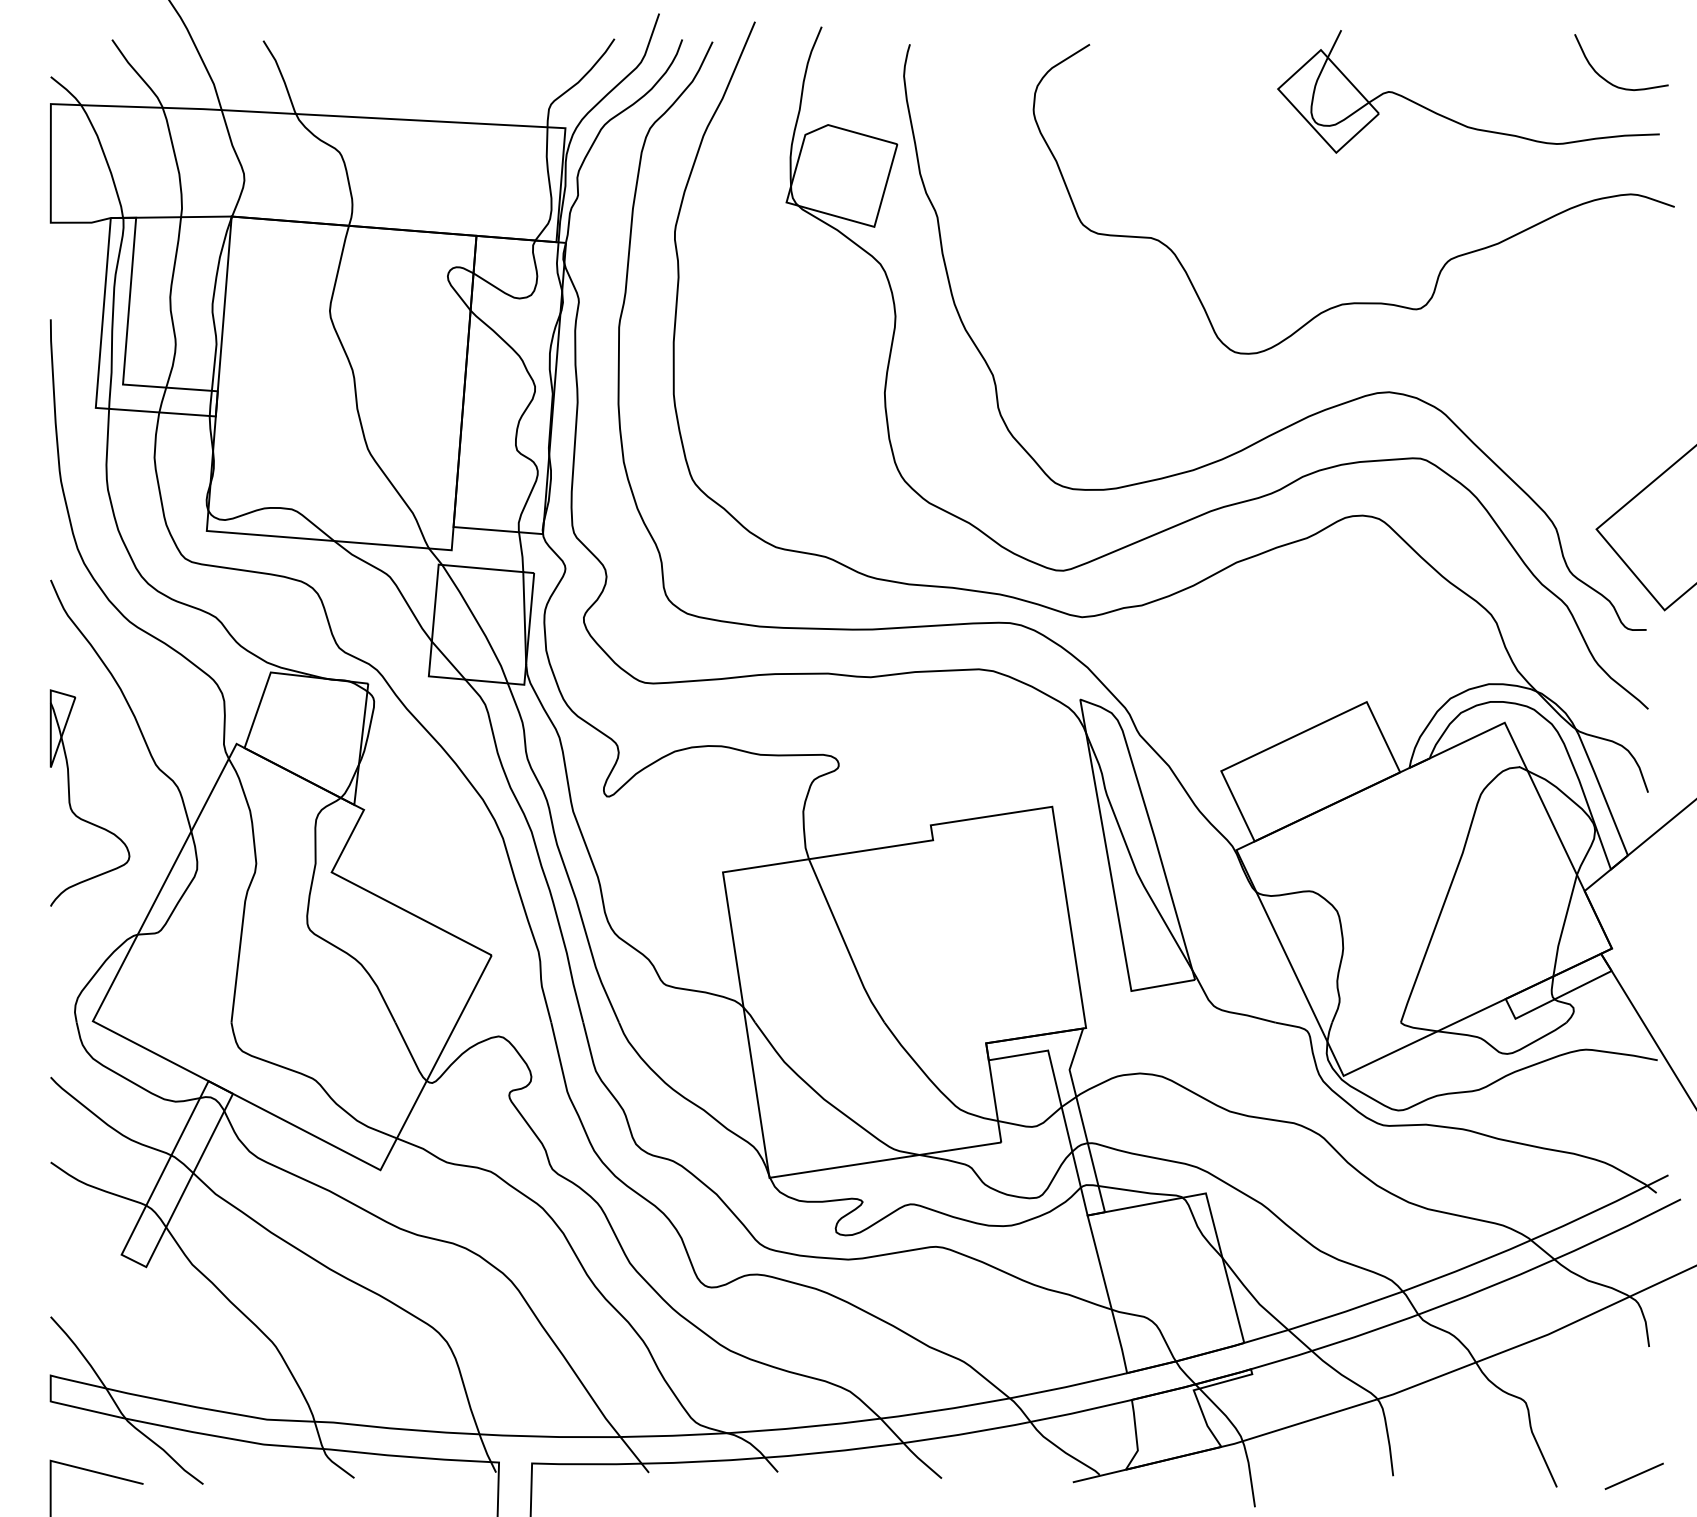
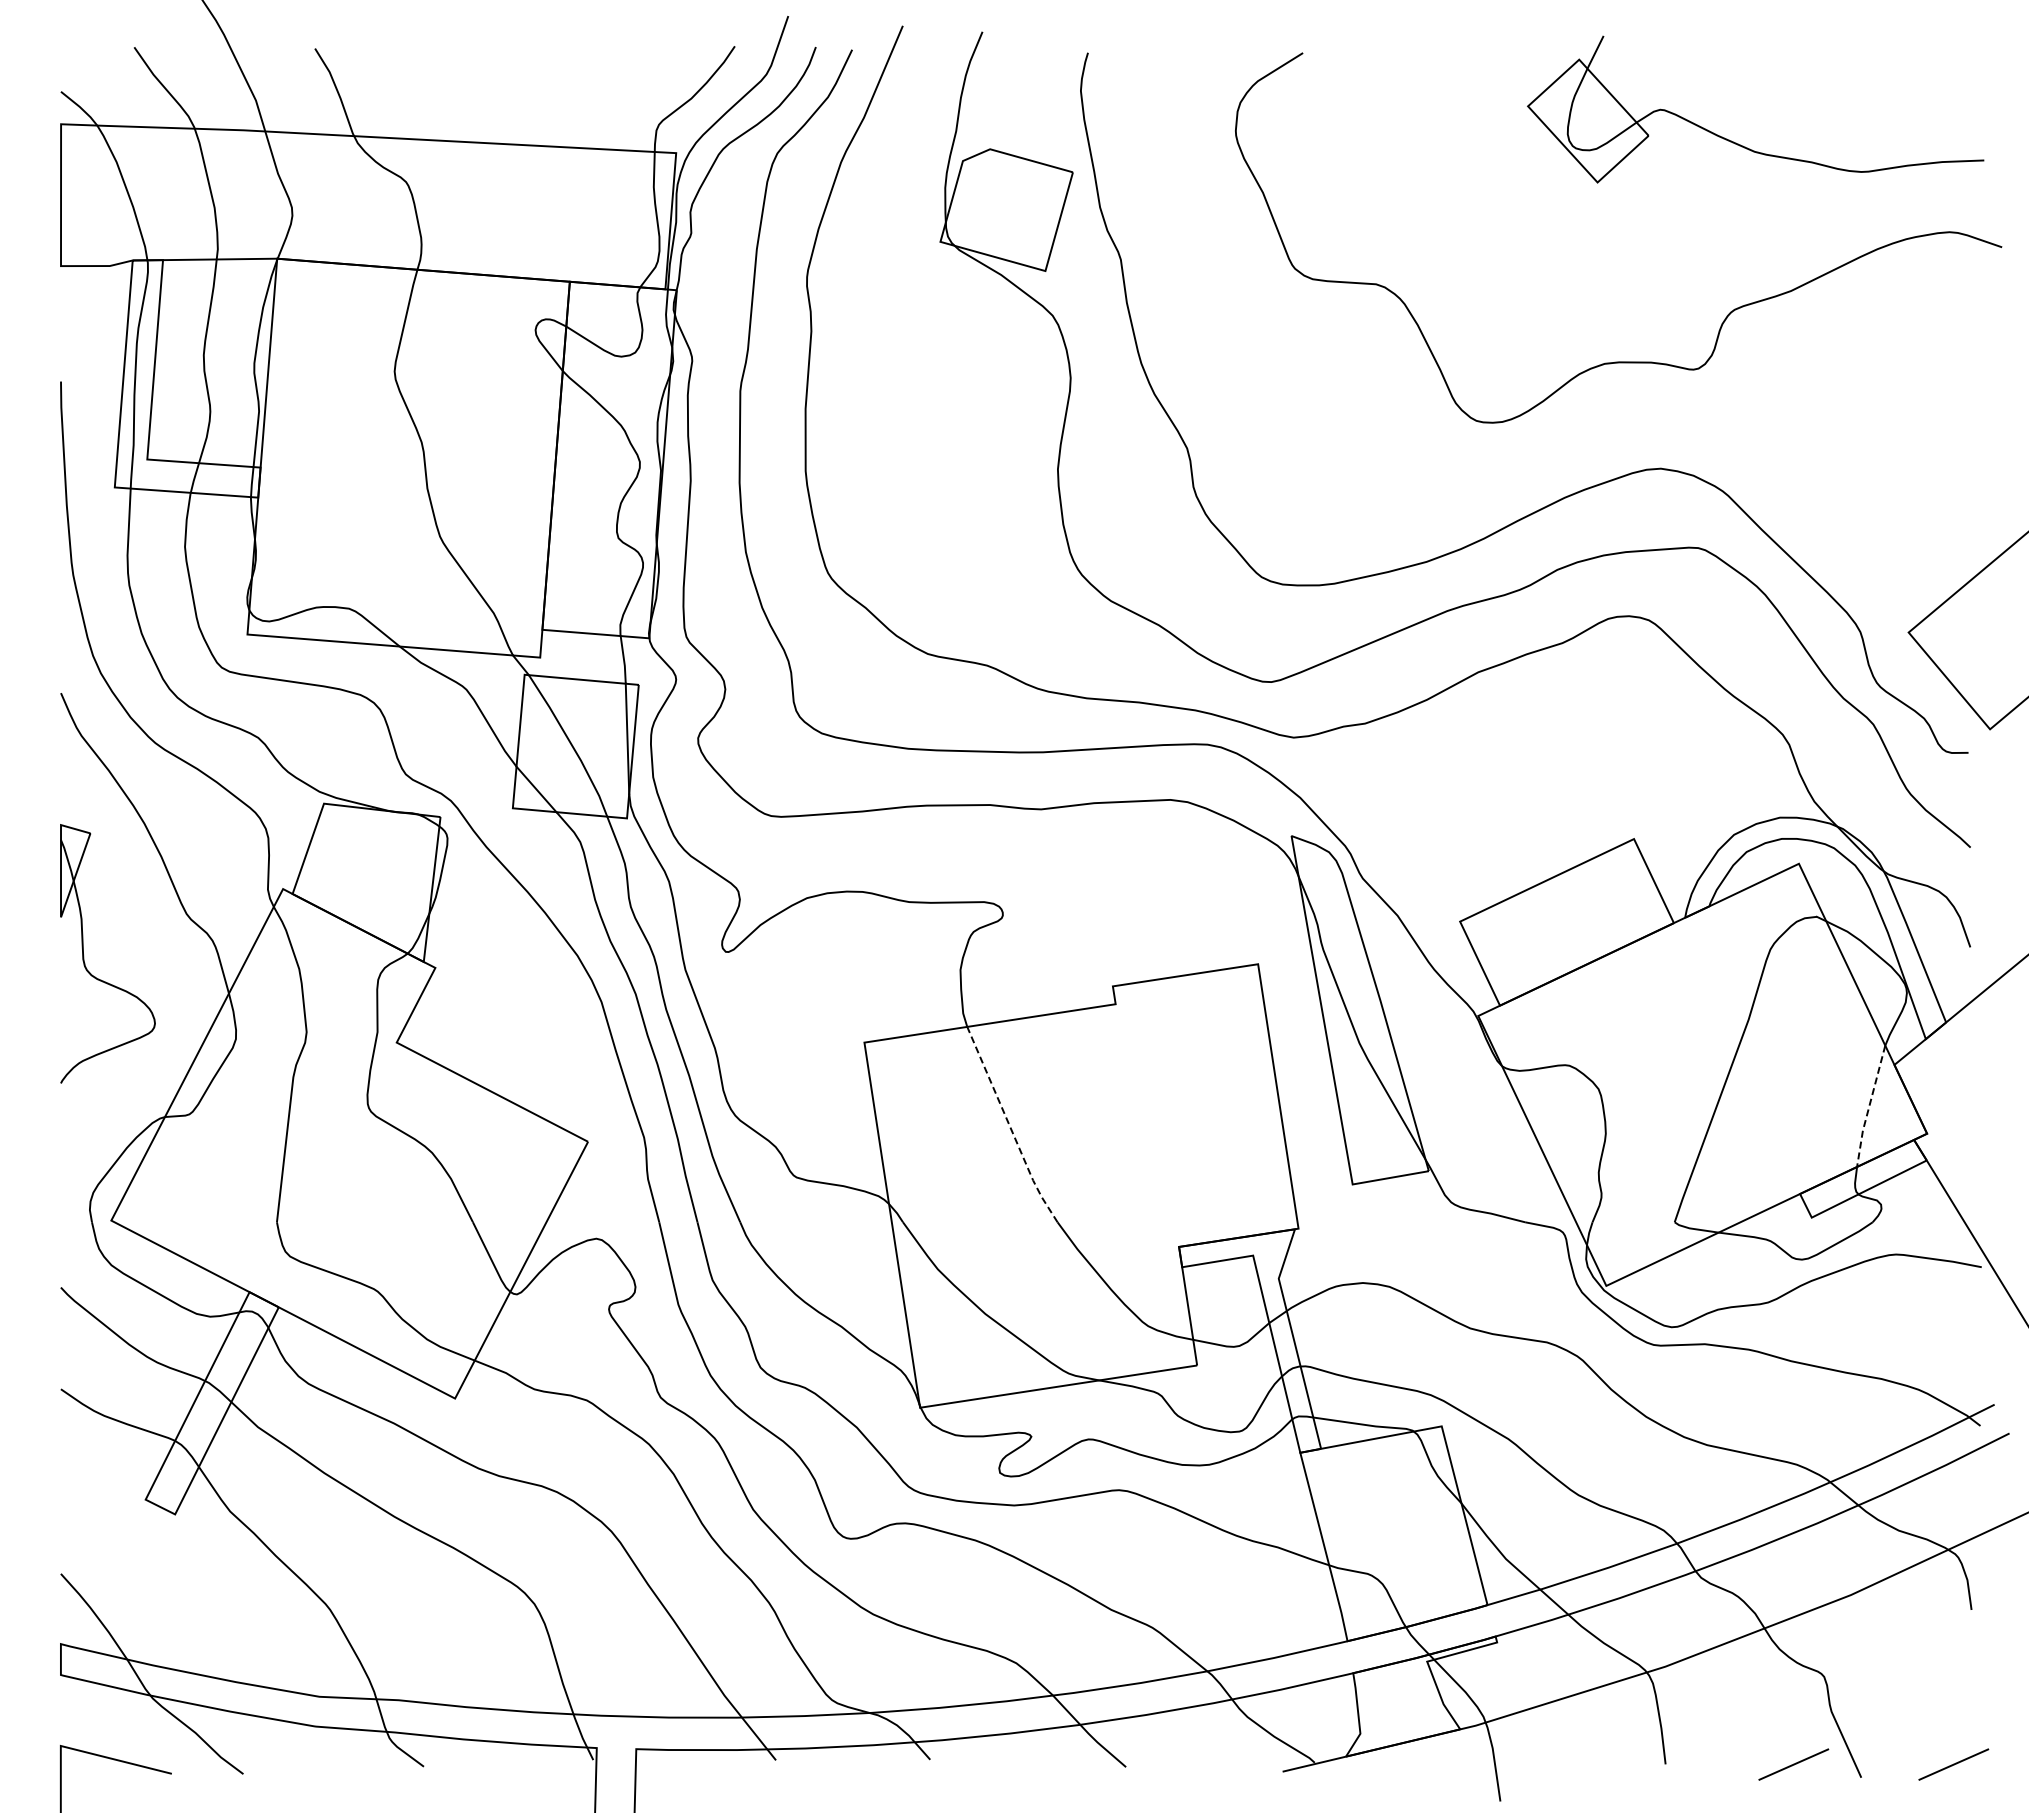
curve: (1608, 80) -> (1922, 96), removed
line: (1563, 925) -> (1869, 1106), solid -> dashed
line: (845, 943) -> (1010, 1127), solid -> dashed
line: (1500, 1476) -> (1793, 1764), added

